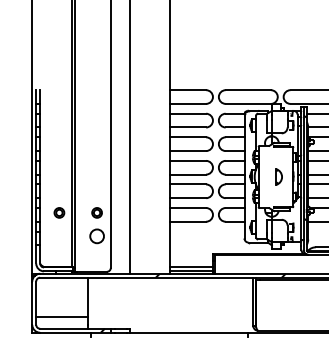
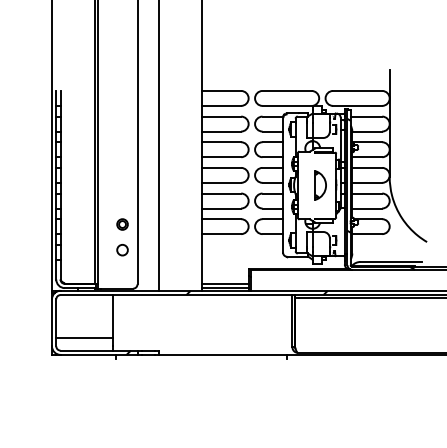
part: (278, 177) -> (320, 185), size x1.67
part: (59, 212) -> (81, 224), removed
circle: (97, 236) -> (122, 250), size x0.71

